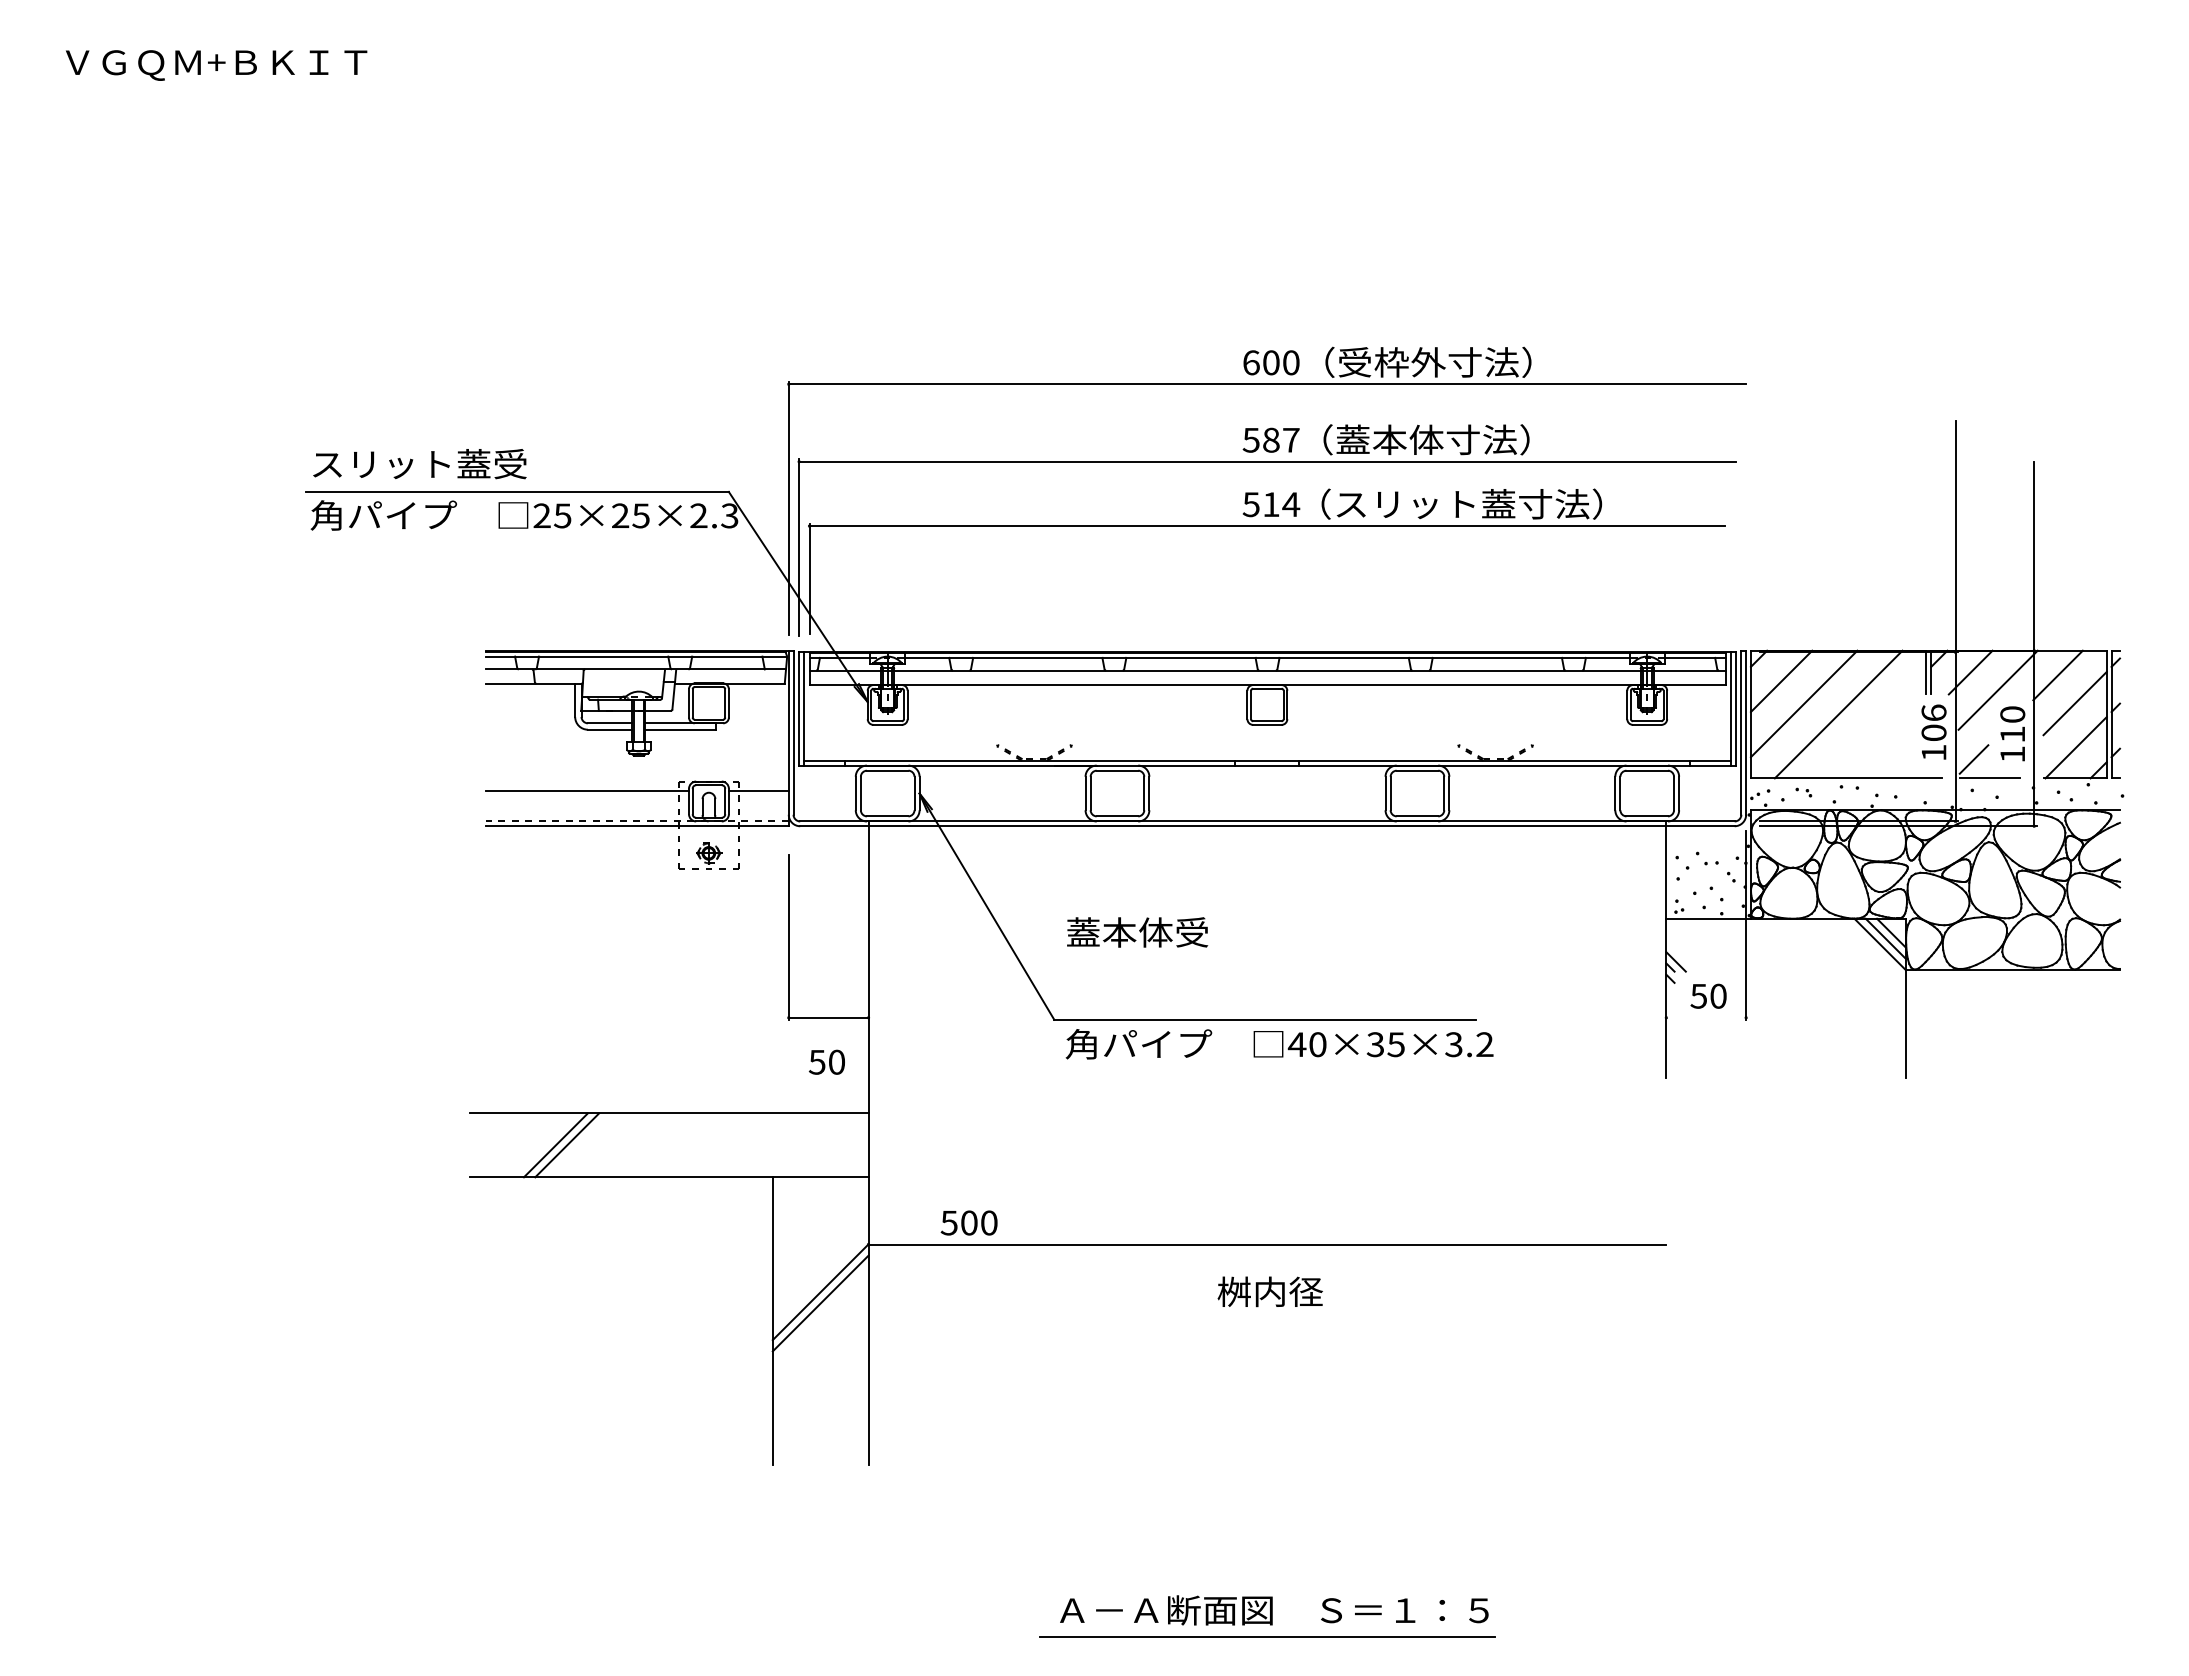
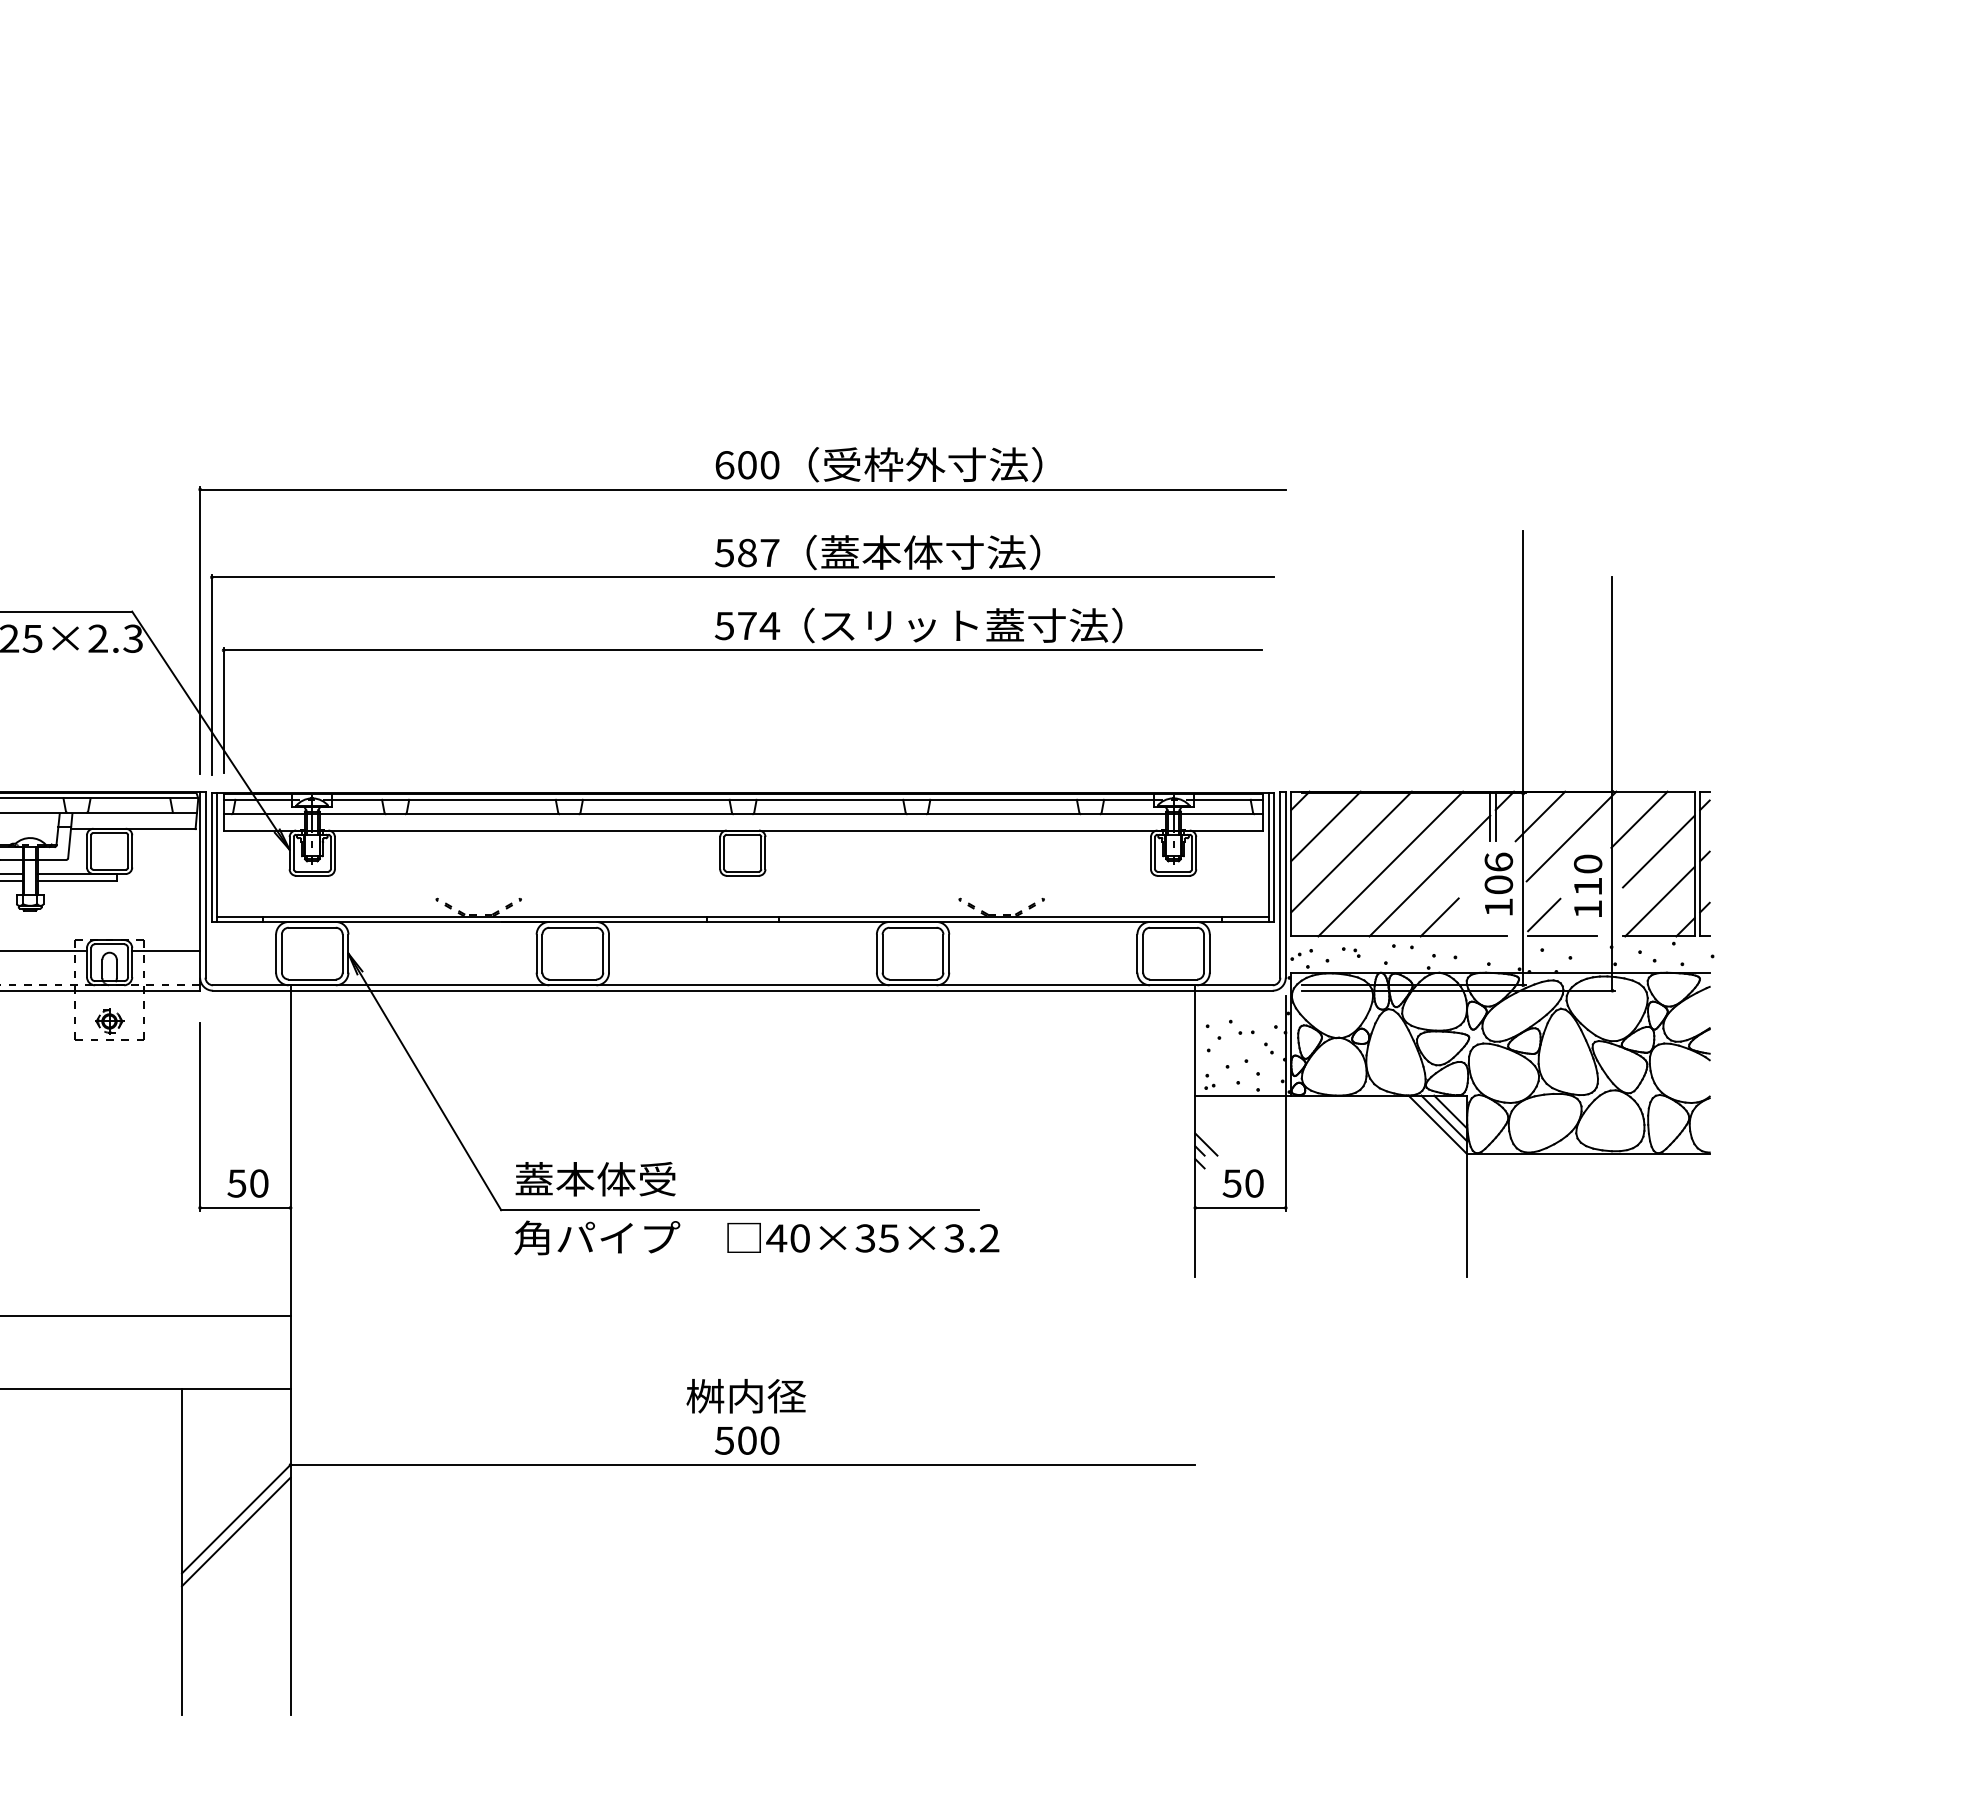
text: (1271, 504) -> (747, 625), 514 -> 574
line: (1873, 724) -> (1430, 875), added
line: (1881, 761) -> (1439, 917), added
text: (1137, 932) -> (595, 1179), moved
line: (1706, 1017) -> (1240, 1207), added
text: (826, 1061) -> (247, 1182), moved
text: (968, 1222) -> (746, 1440), moved
text: (1269, 1291) -> (745, 1395), moved

